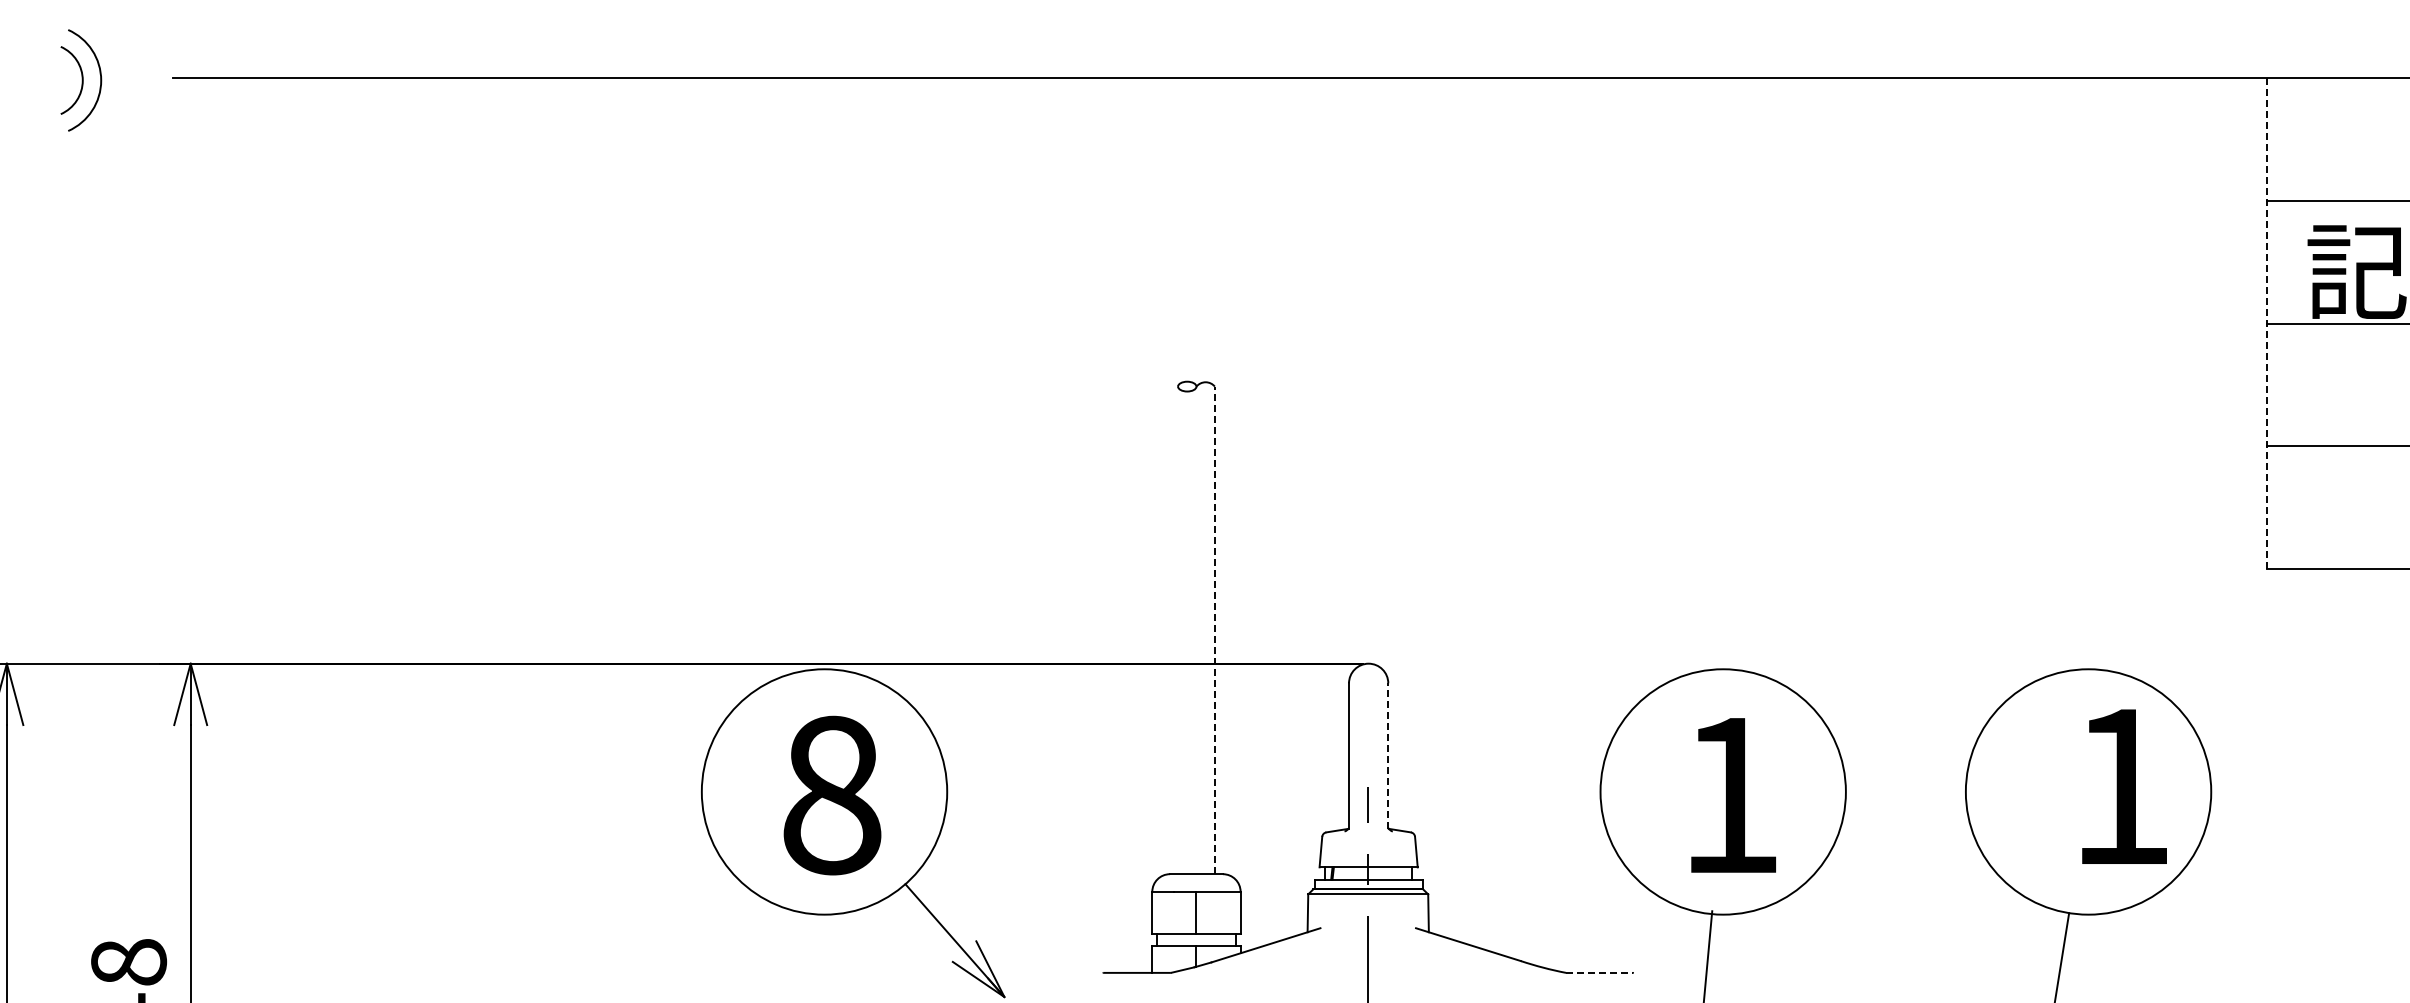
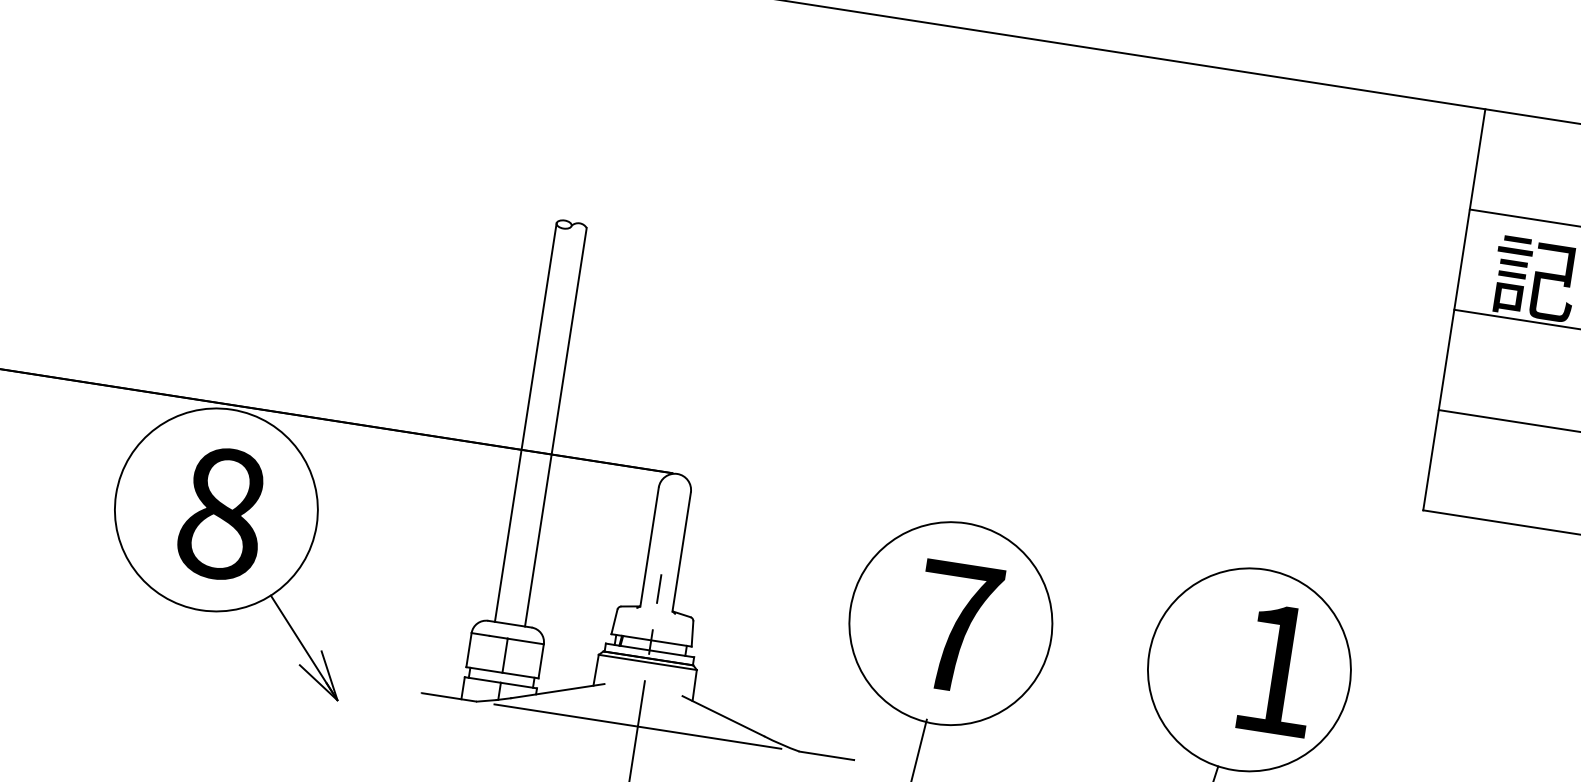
line: (2266, 323) -> (1454, 309), dashed -> solid
line: (1178, 630) -> (526, 422), added
line: (1214, 630) -> (555, 427), dashed -> solid
line: (1388, 756) -> (681, 552), dashed -> solid
text: (1731, 795) -> (957, 627), 1 -> 7
line: (1367, 972) -> (637, 726), added
line: (1599, 972) -> (826, 755), dashed -> solid

